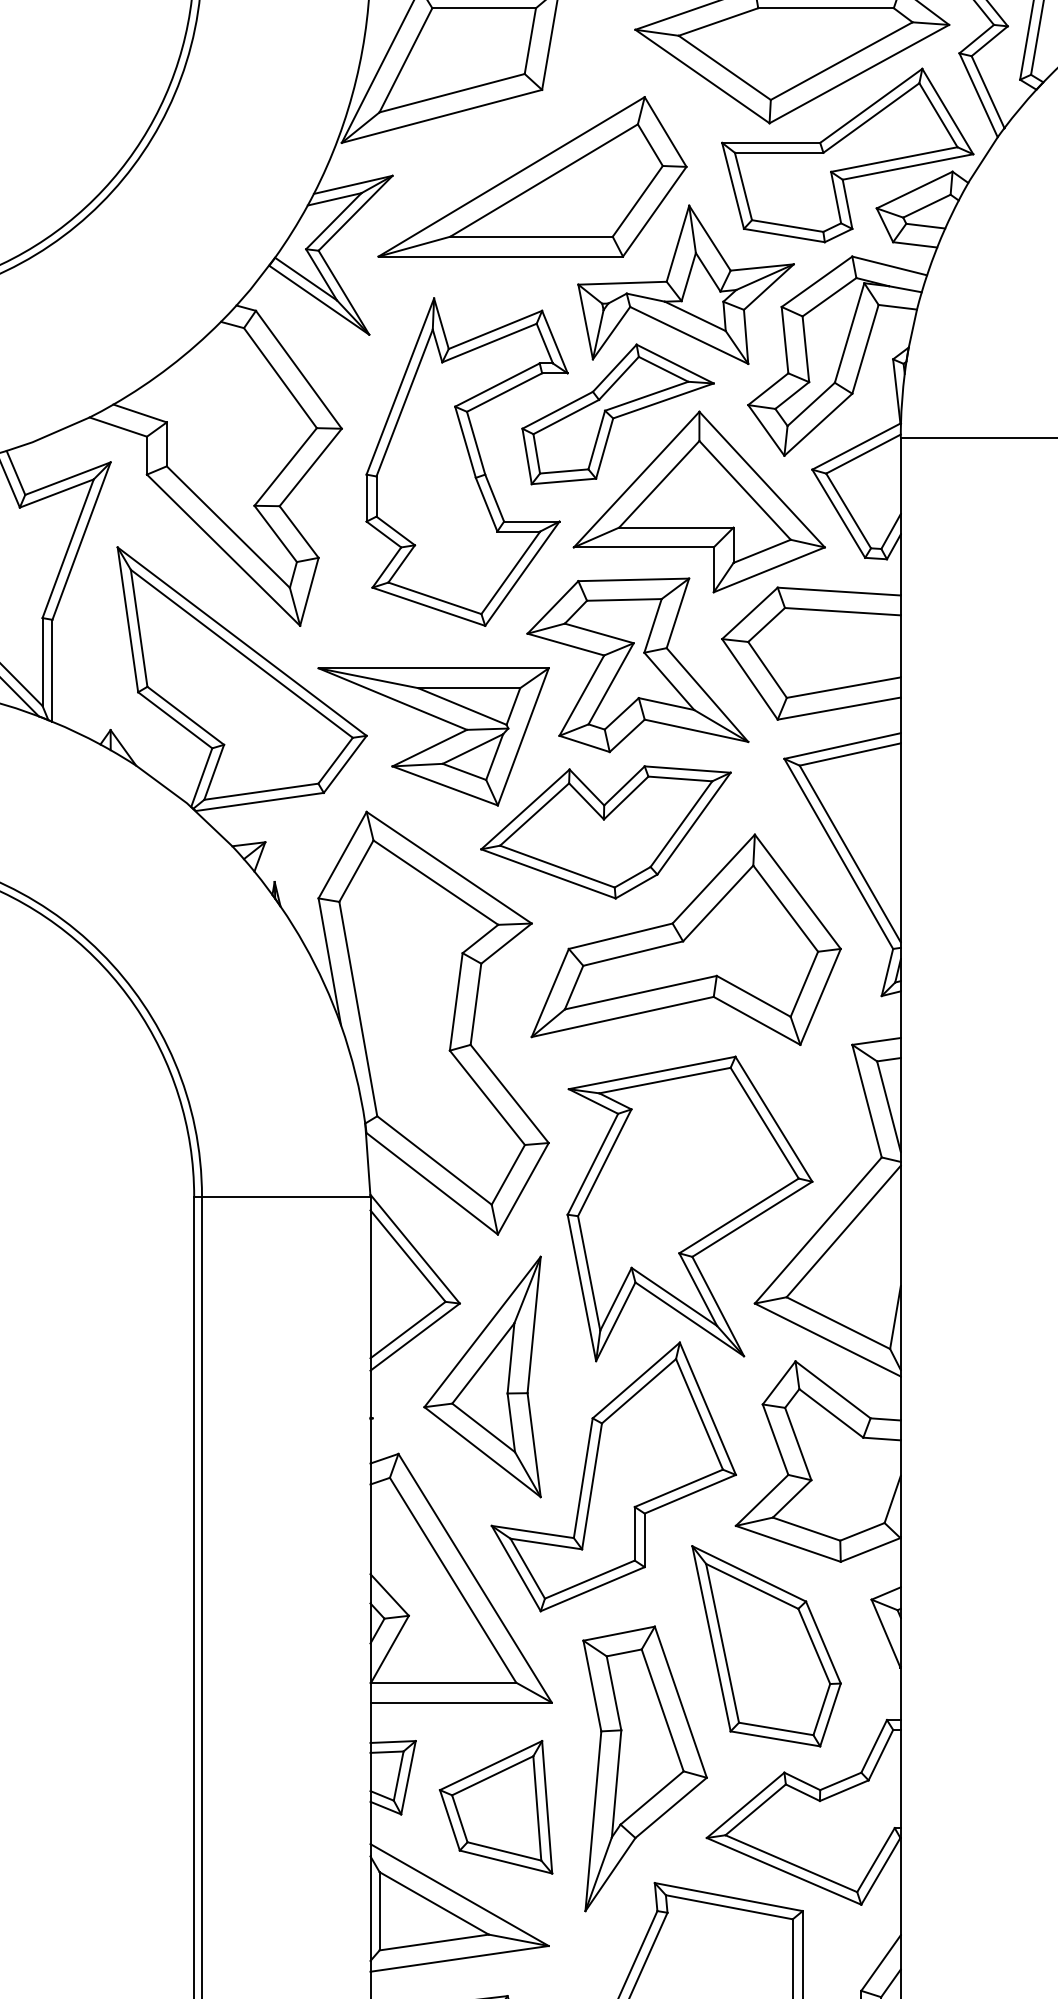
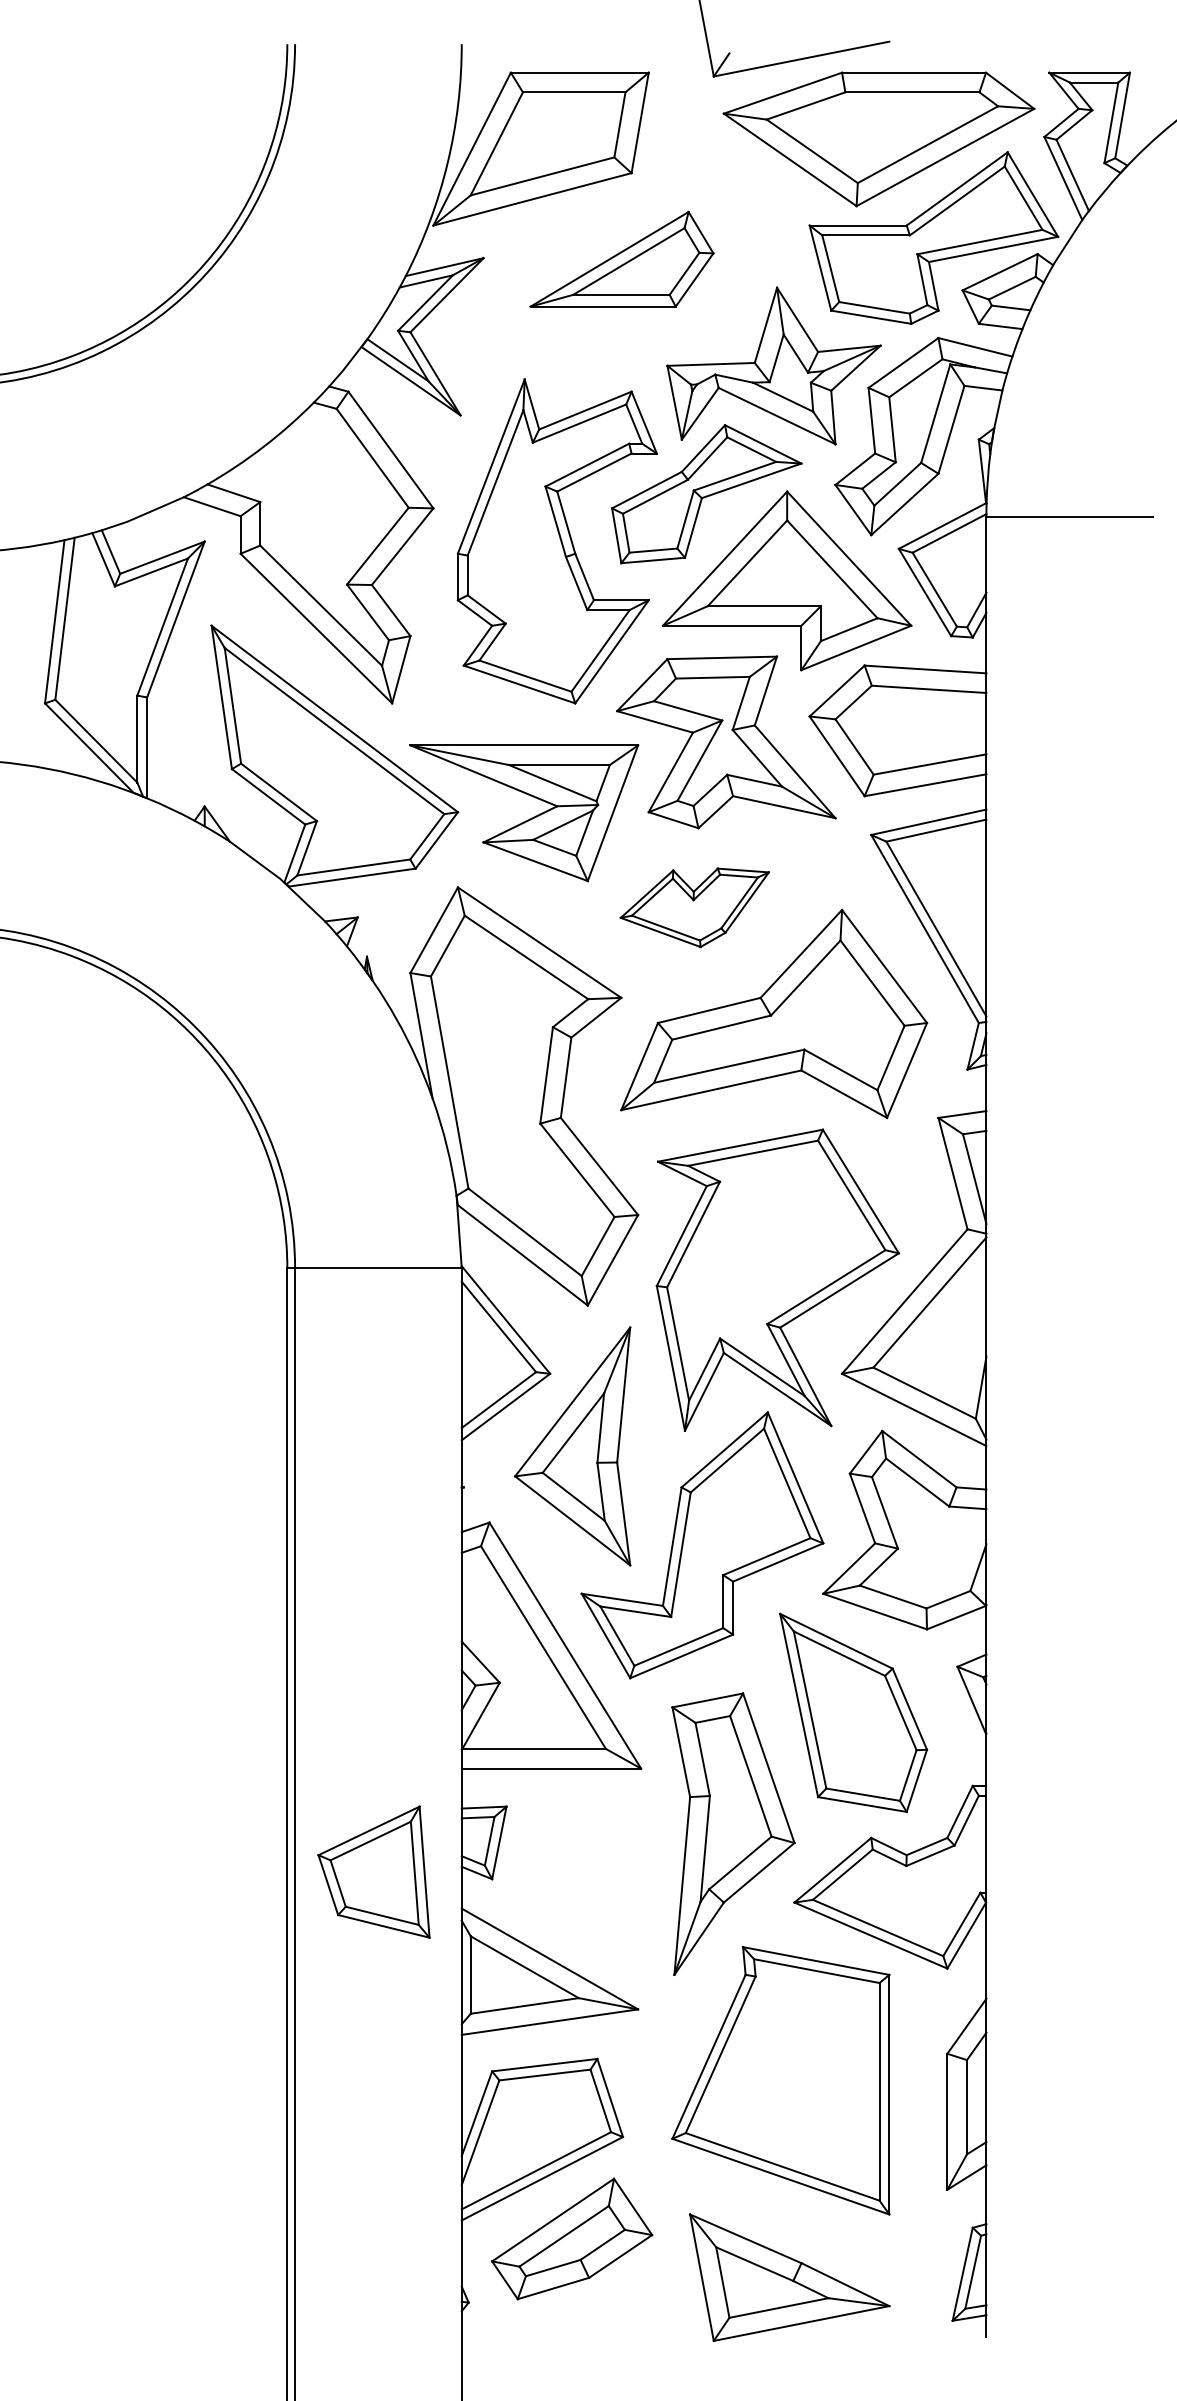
part: (531, 177) -> (621, 259), size x0.6
part: (605, 832) -> (694, 907), size x0.6
part: (495, 1806) -> (373, 1871), moved

